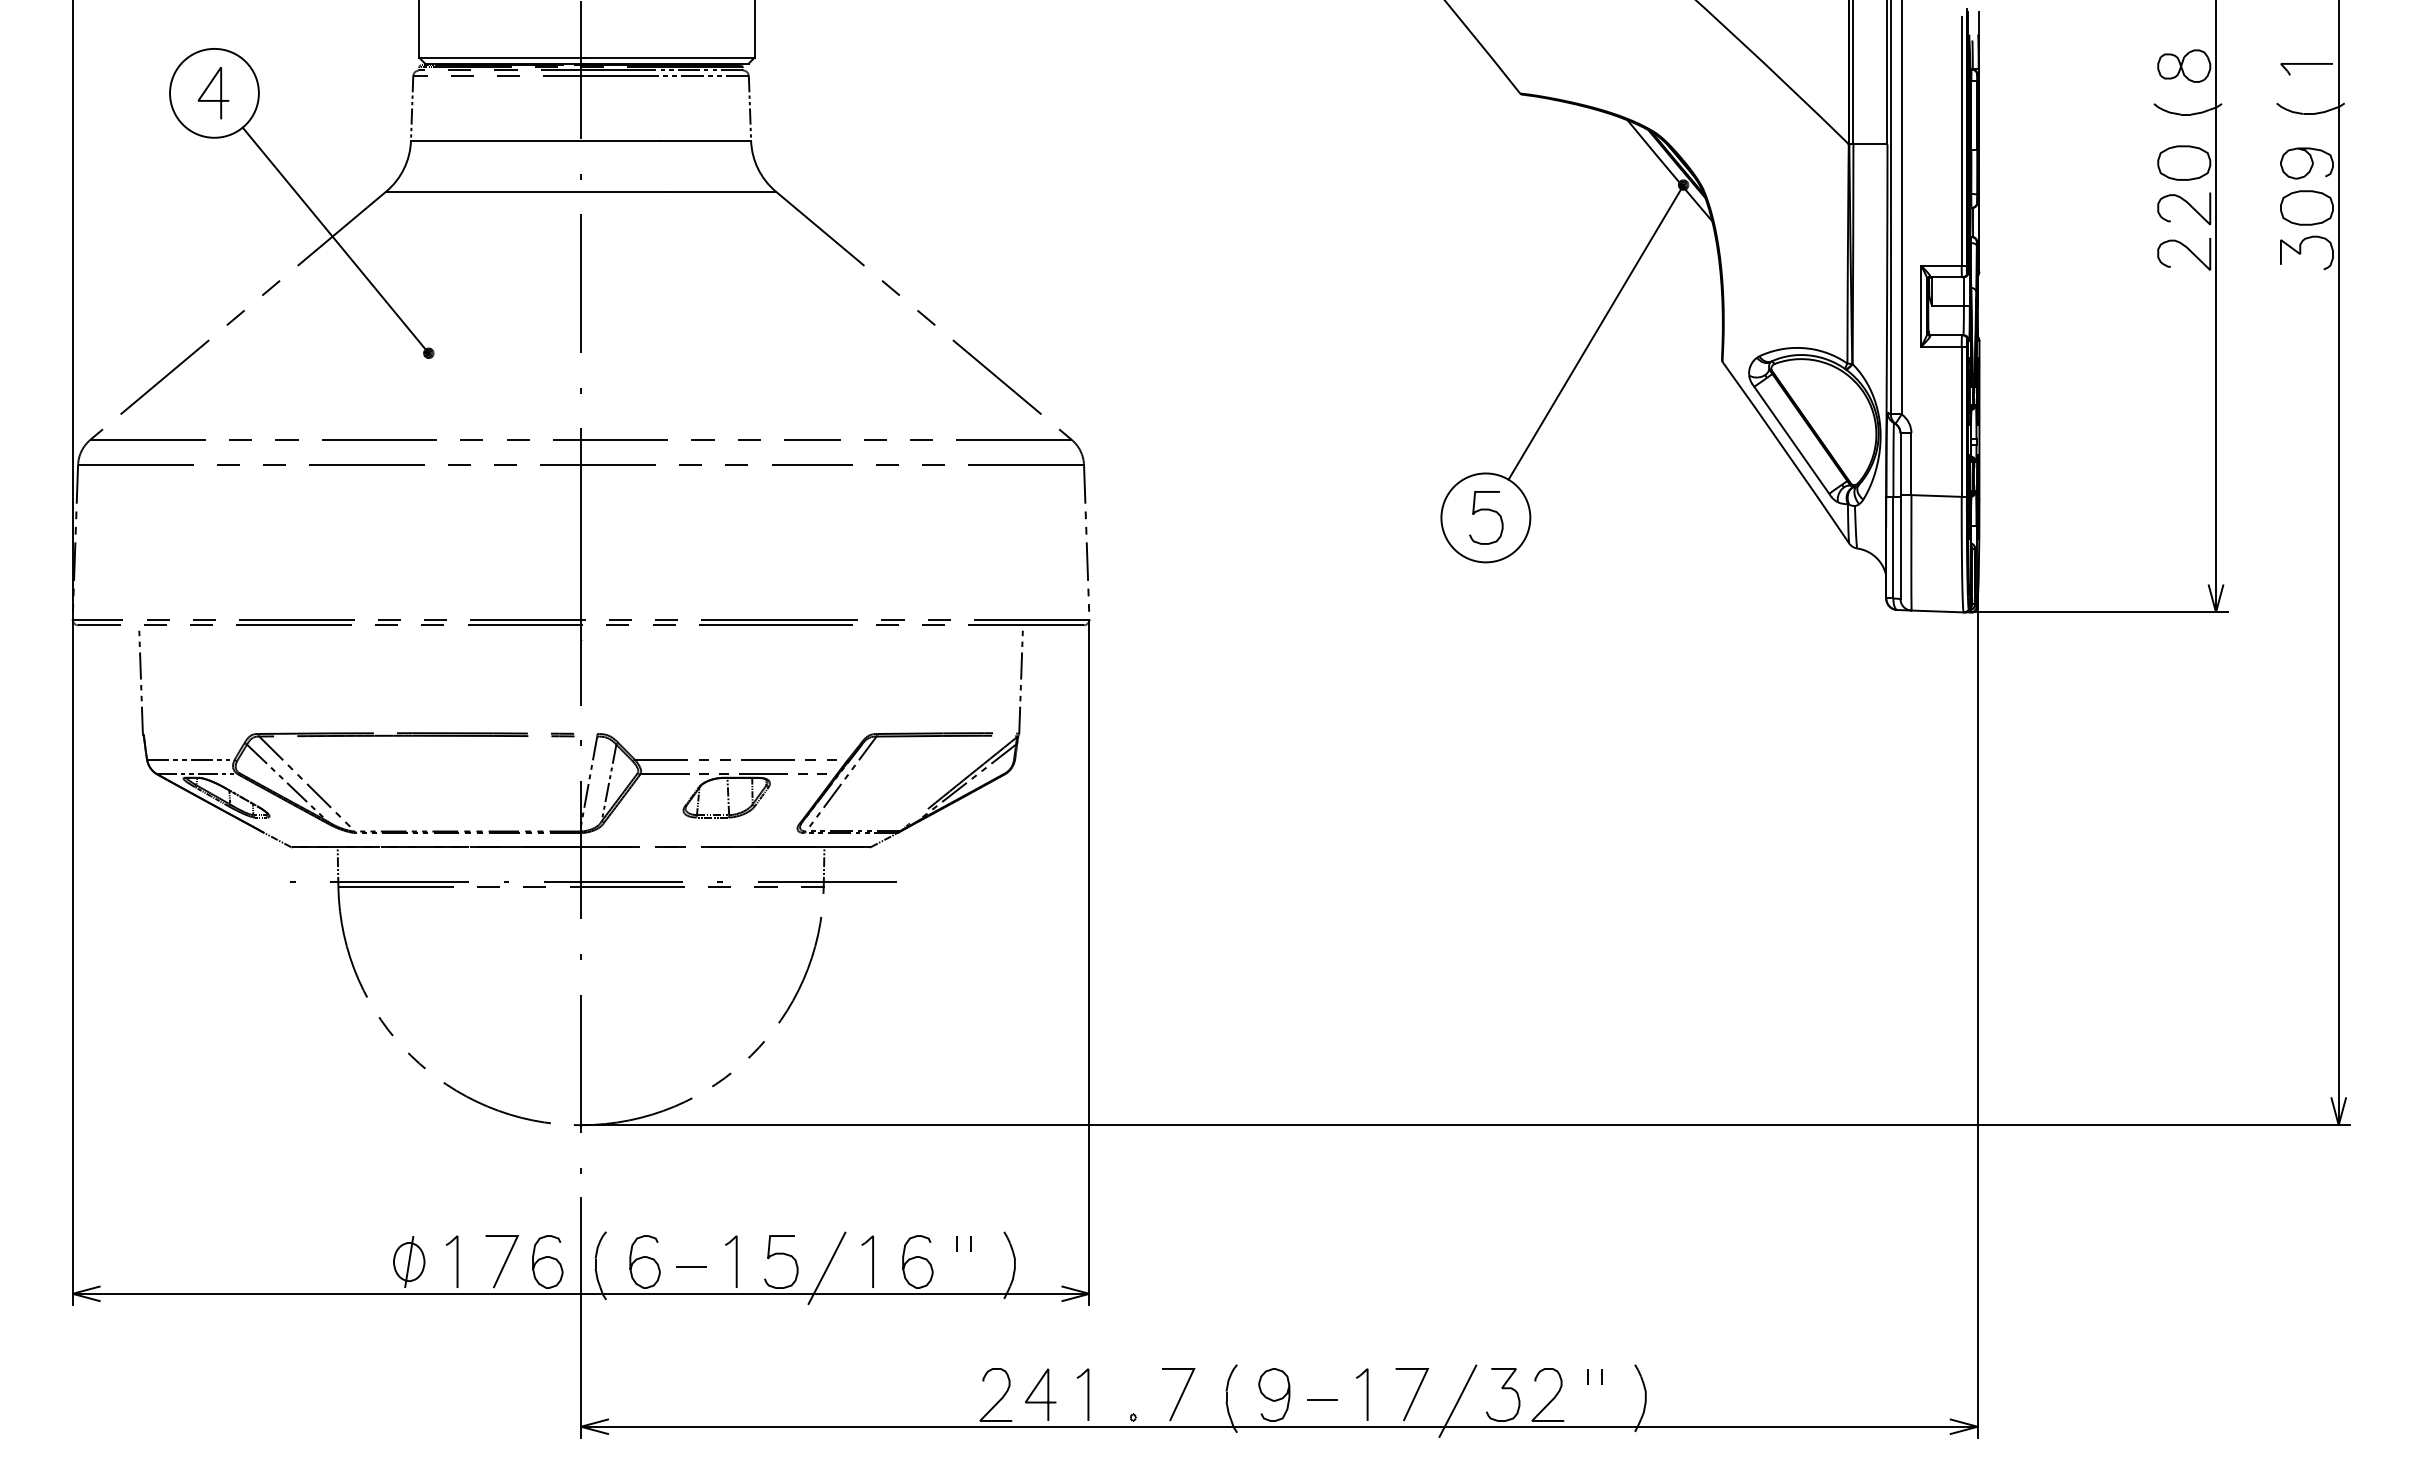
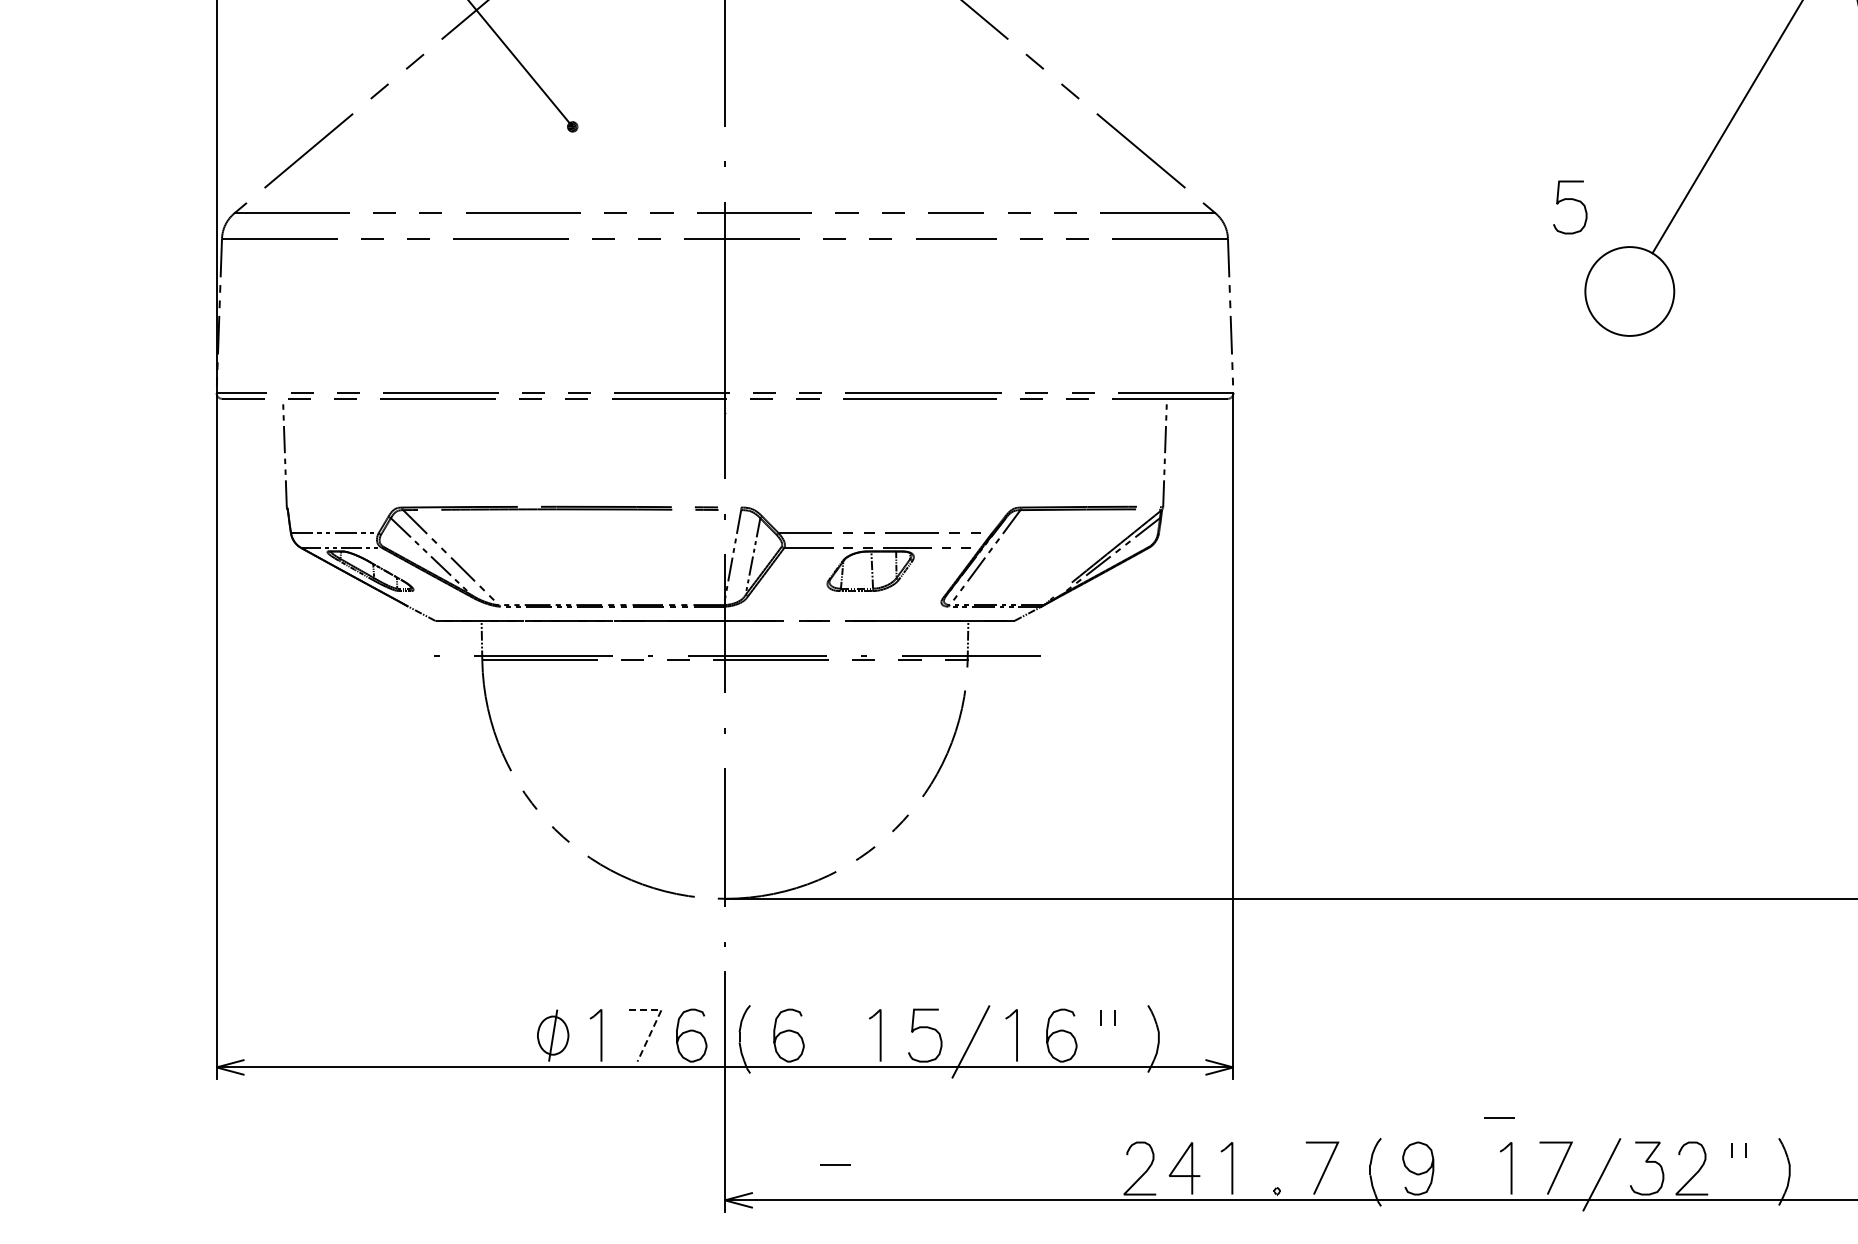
curve: (1486, 510) -> (1570, 200), moved
line: (512, 1246) -> (656, 1020), solid -> dashed
line: (691, 1266) -> (835, 1164), moved
line: (1322, 1399) -> (1499, 1117), moved

